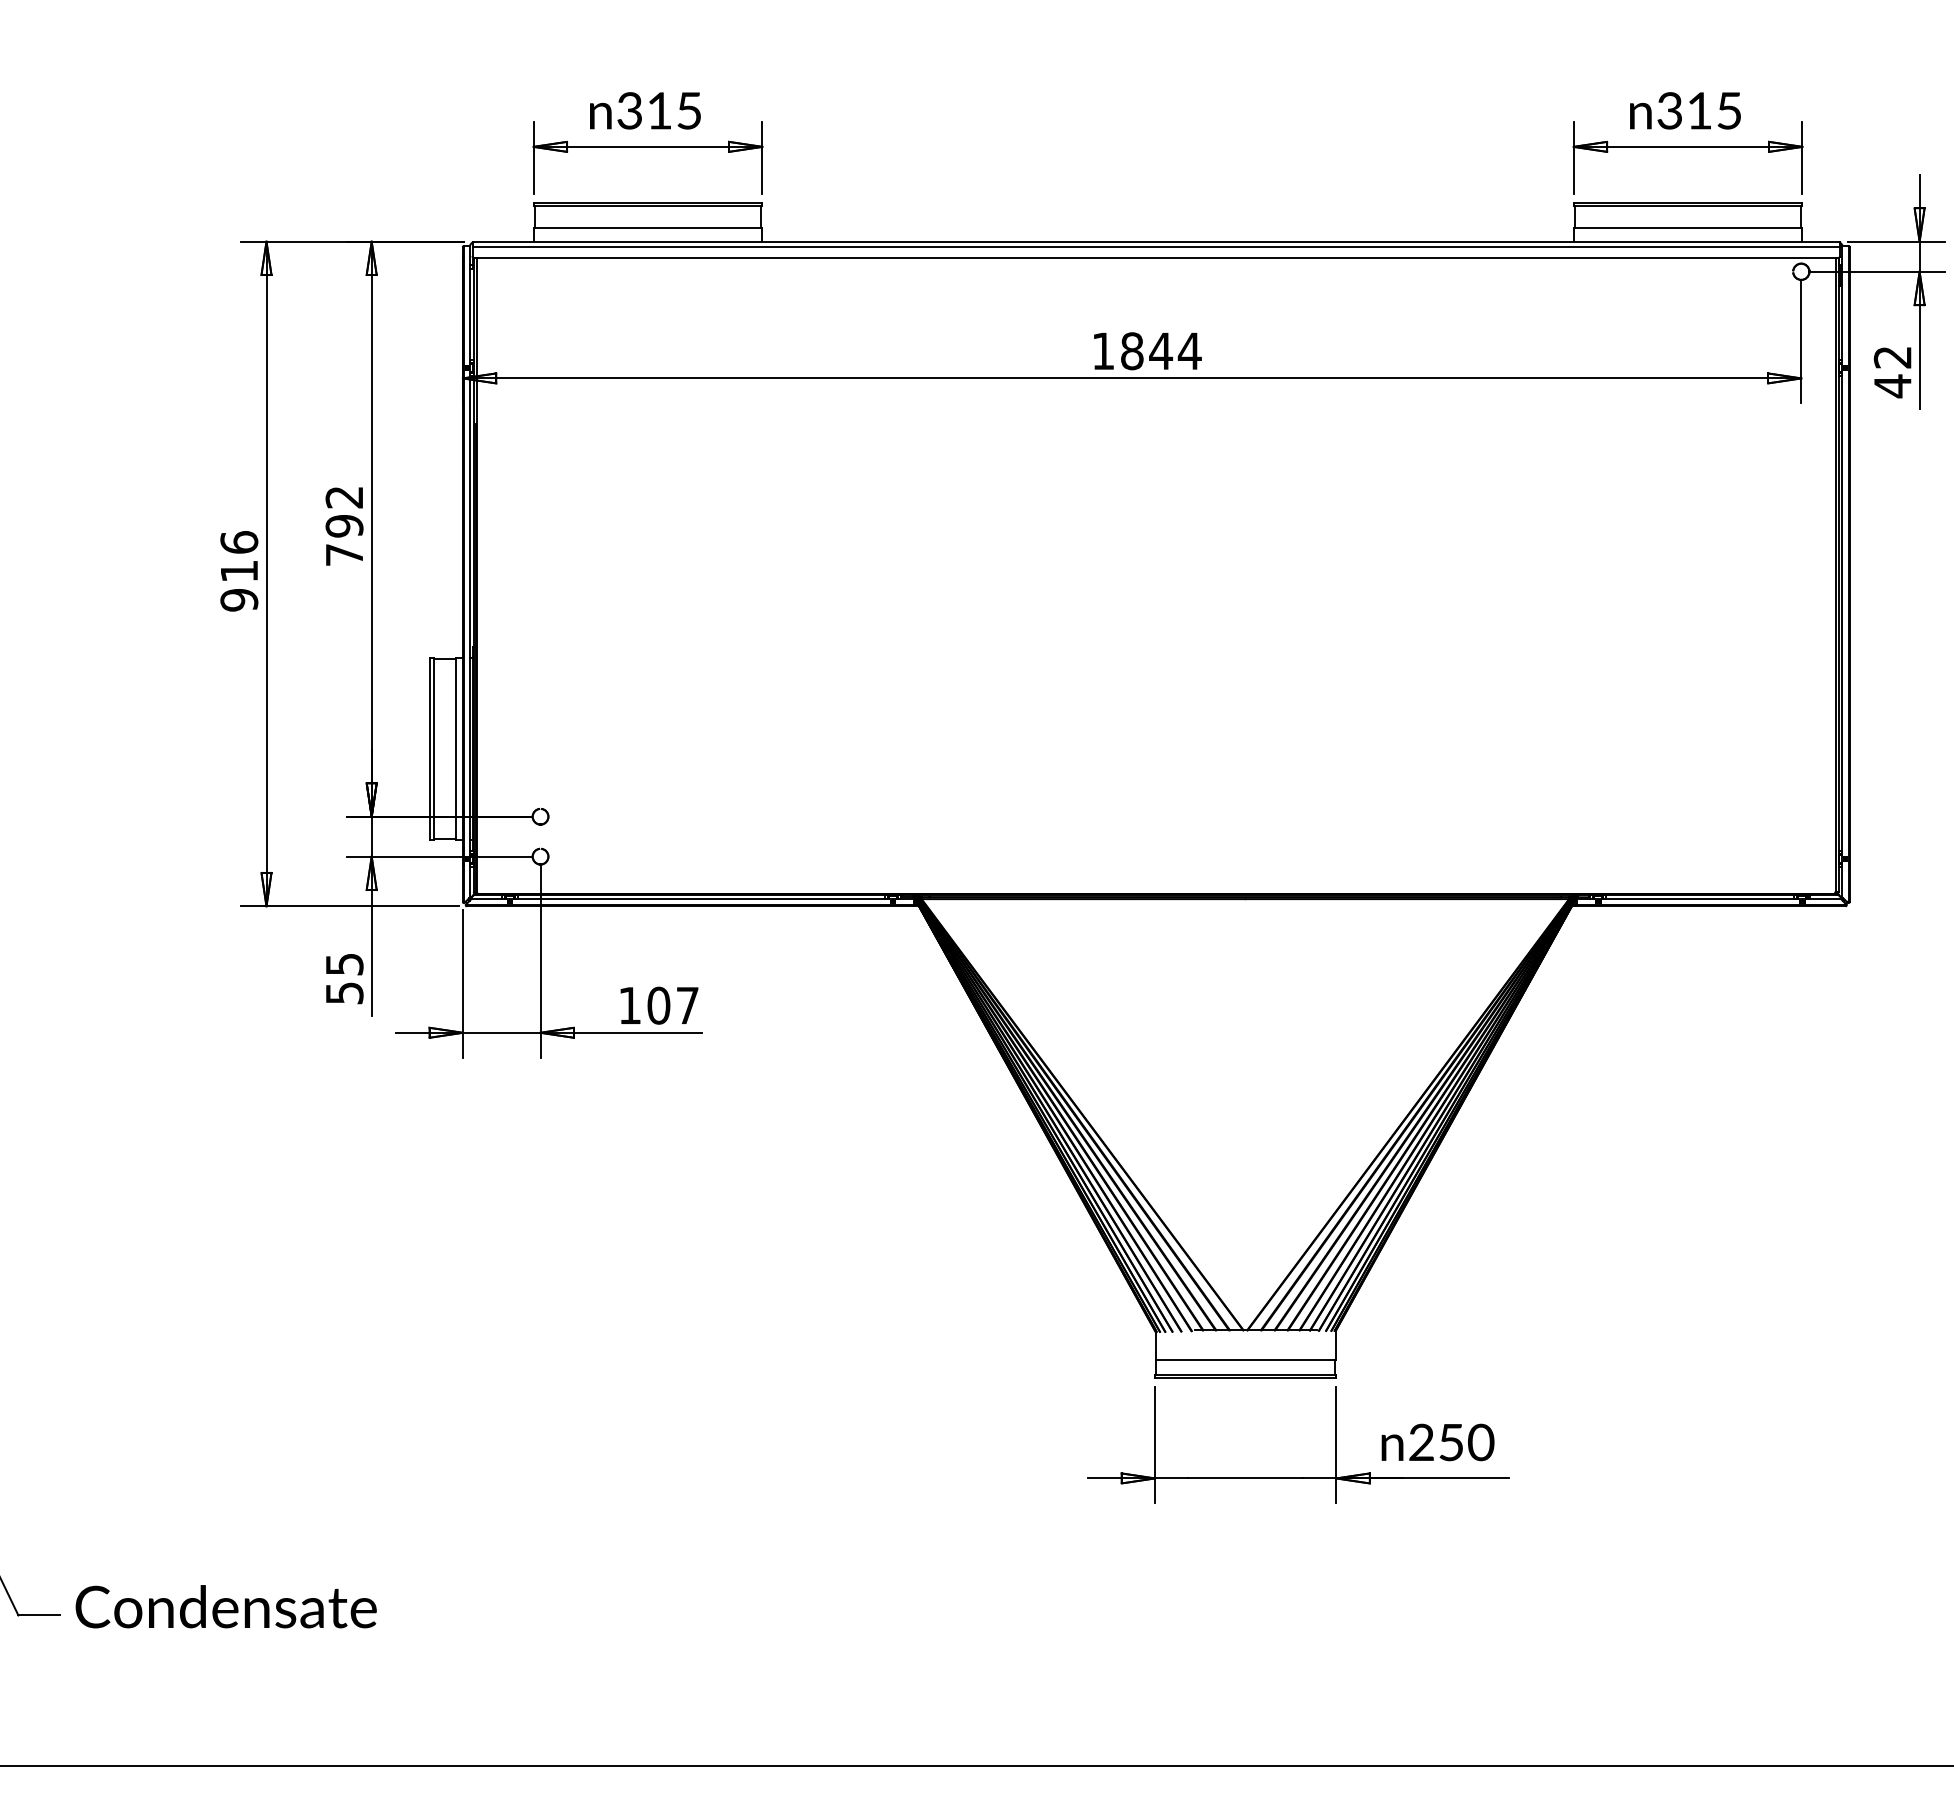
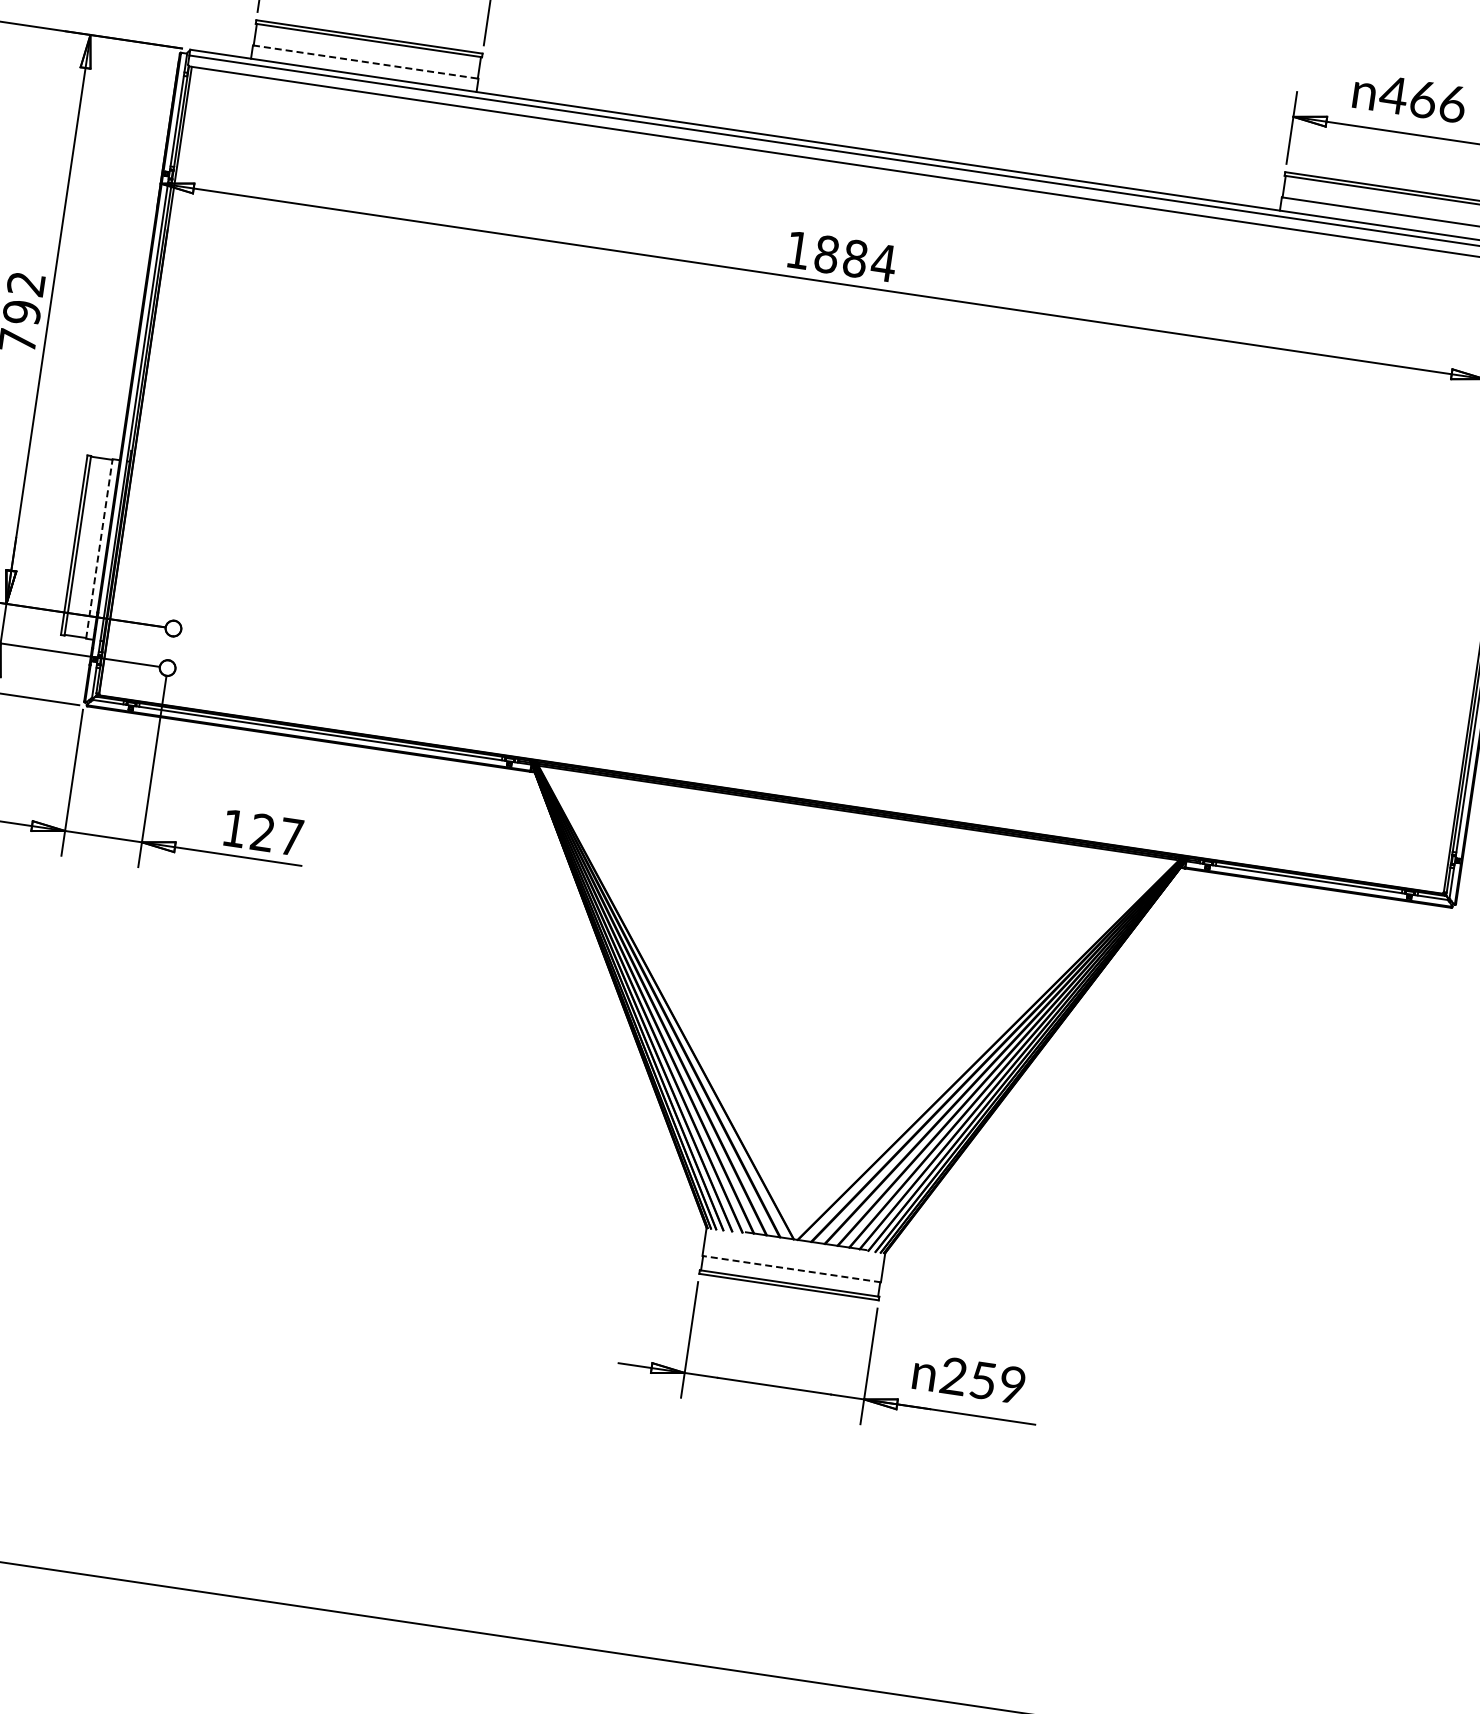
text: (1698, 110) -> (1422, 99), 315 -> 466
line: (648, 228) -> (366, 62), solid -> dashed
text: (1161, 351) -> (855, 259), 1844 -> 1884
line: (455, 748) -> (99, 548), solid -> dashed
text: (658, 1005) -> (262, 832), 107 -> 127
line: (1245, 1360) -> (791, 1269), solid -> dashed
text: (1481, 1443) -> (1012, 1386), 250 -> 259

